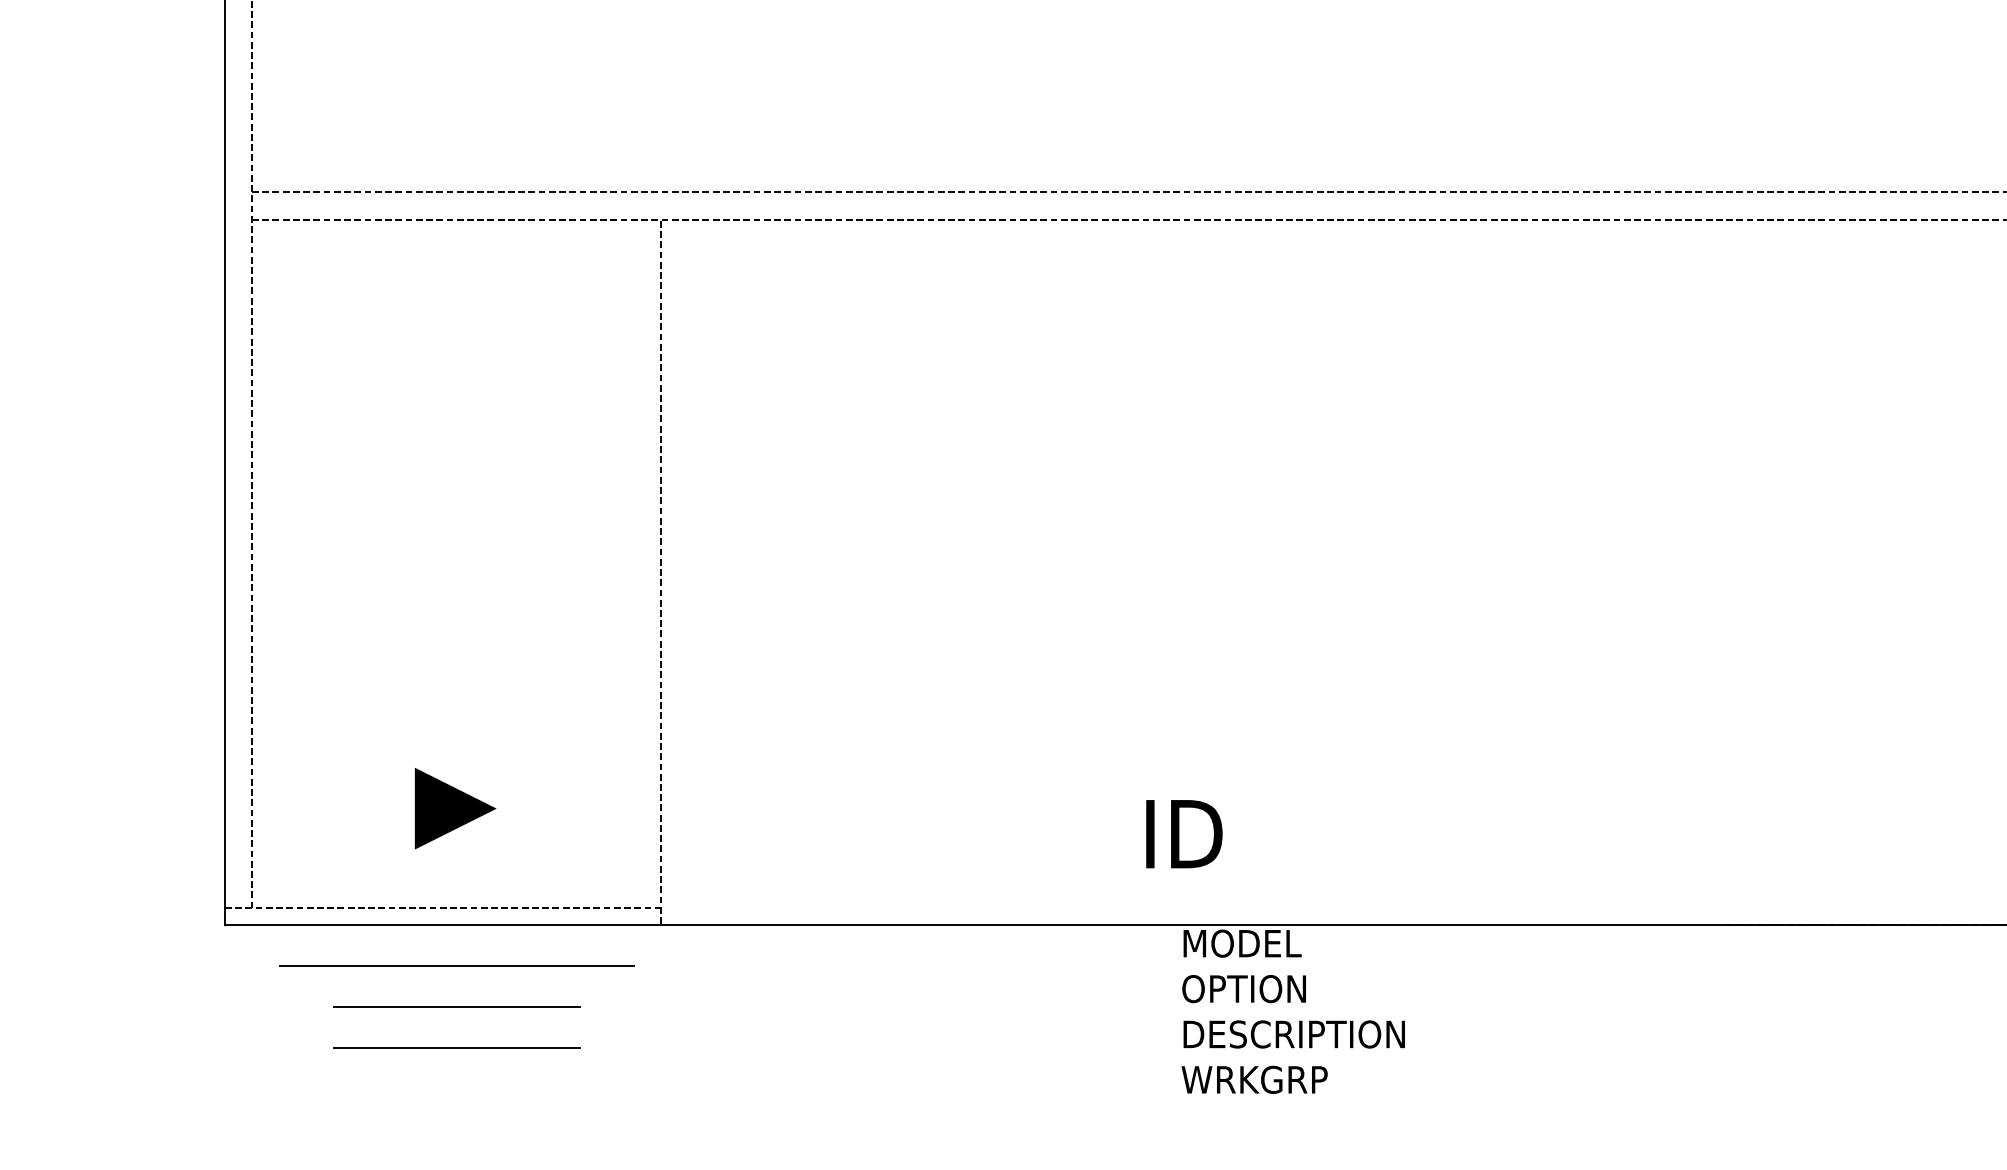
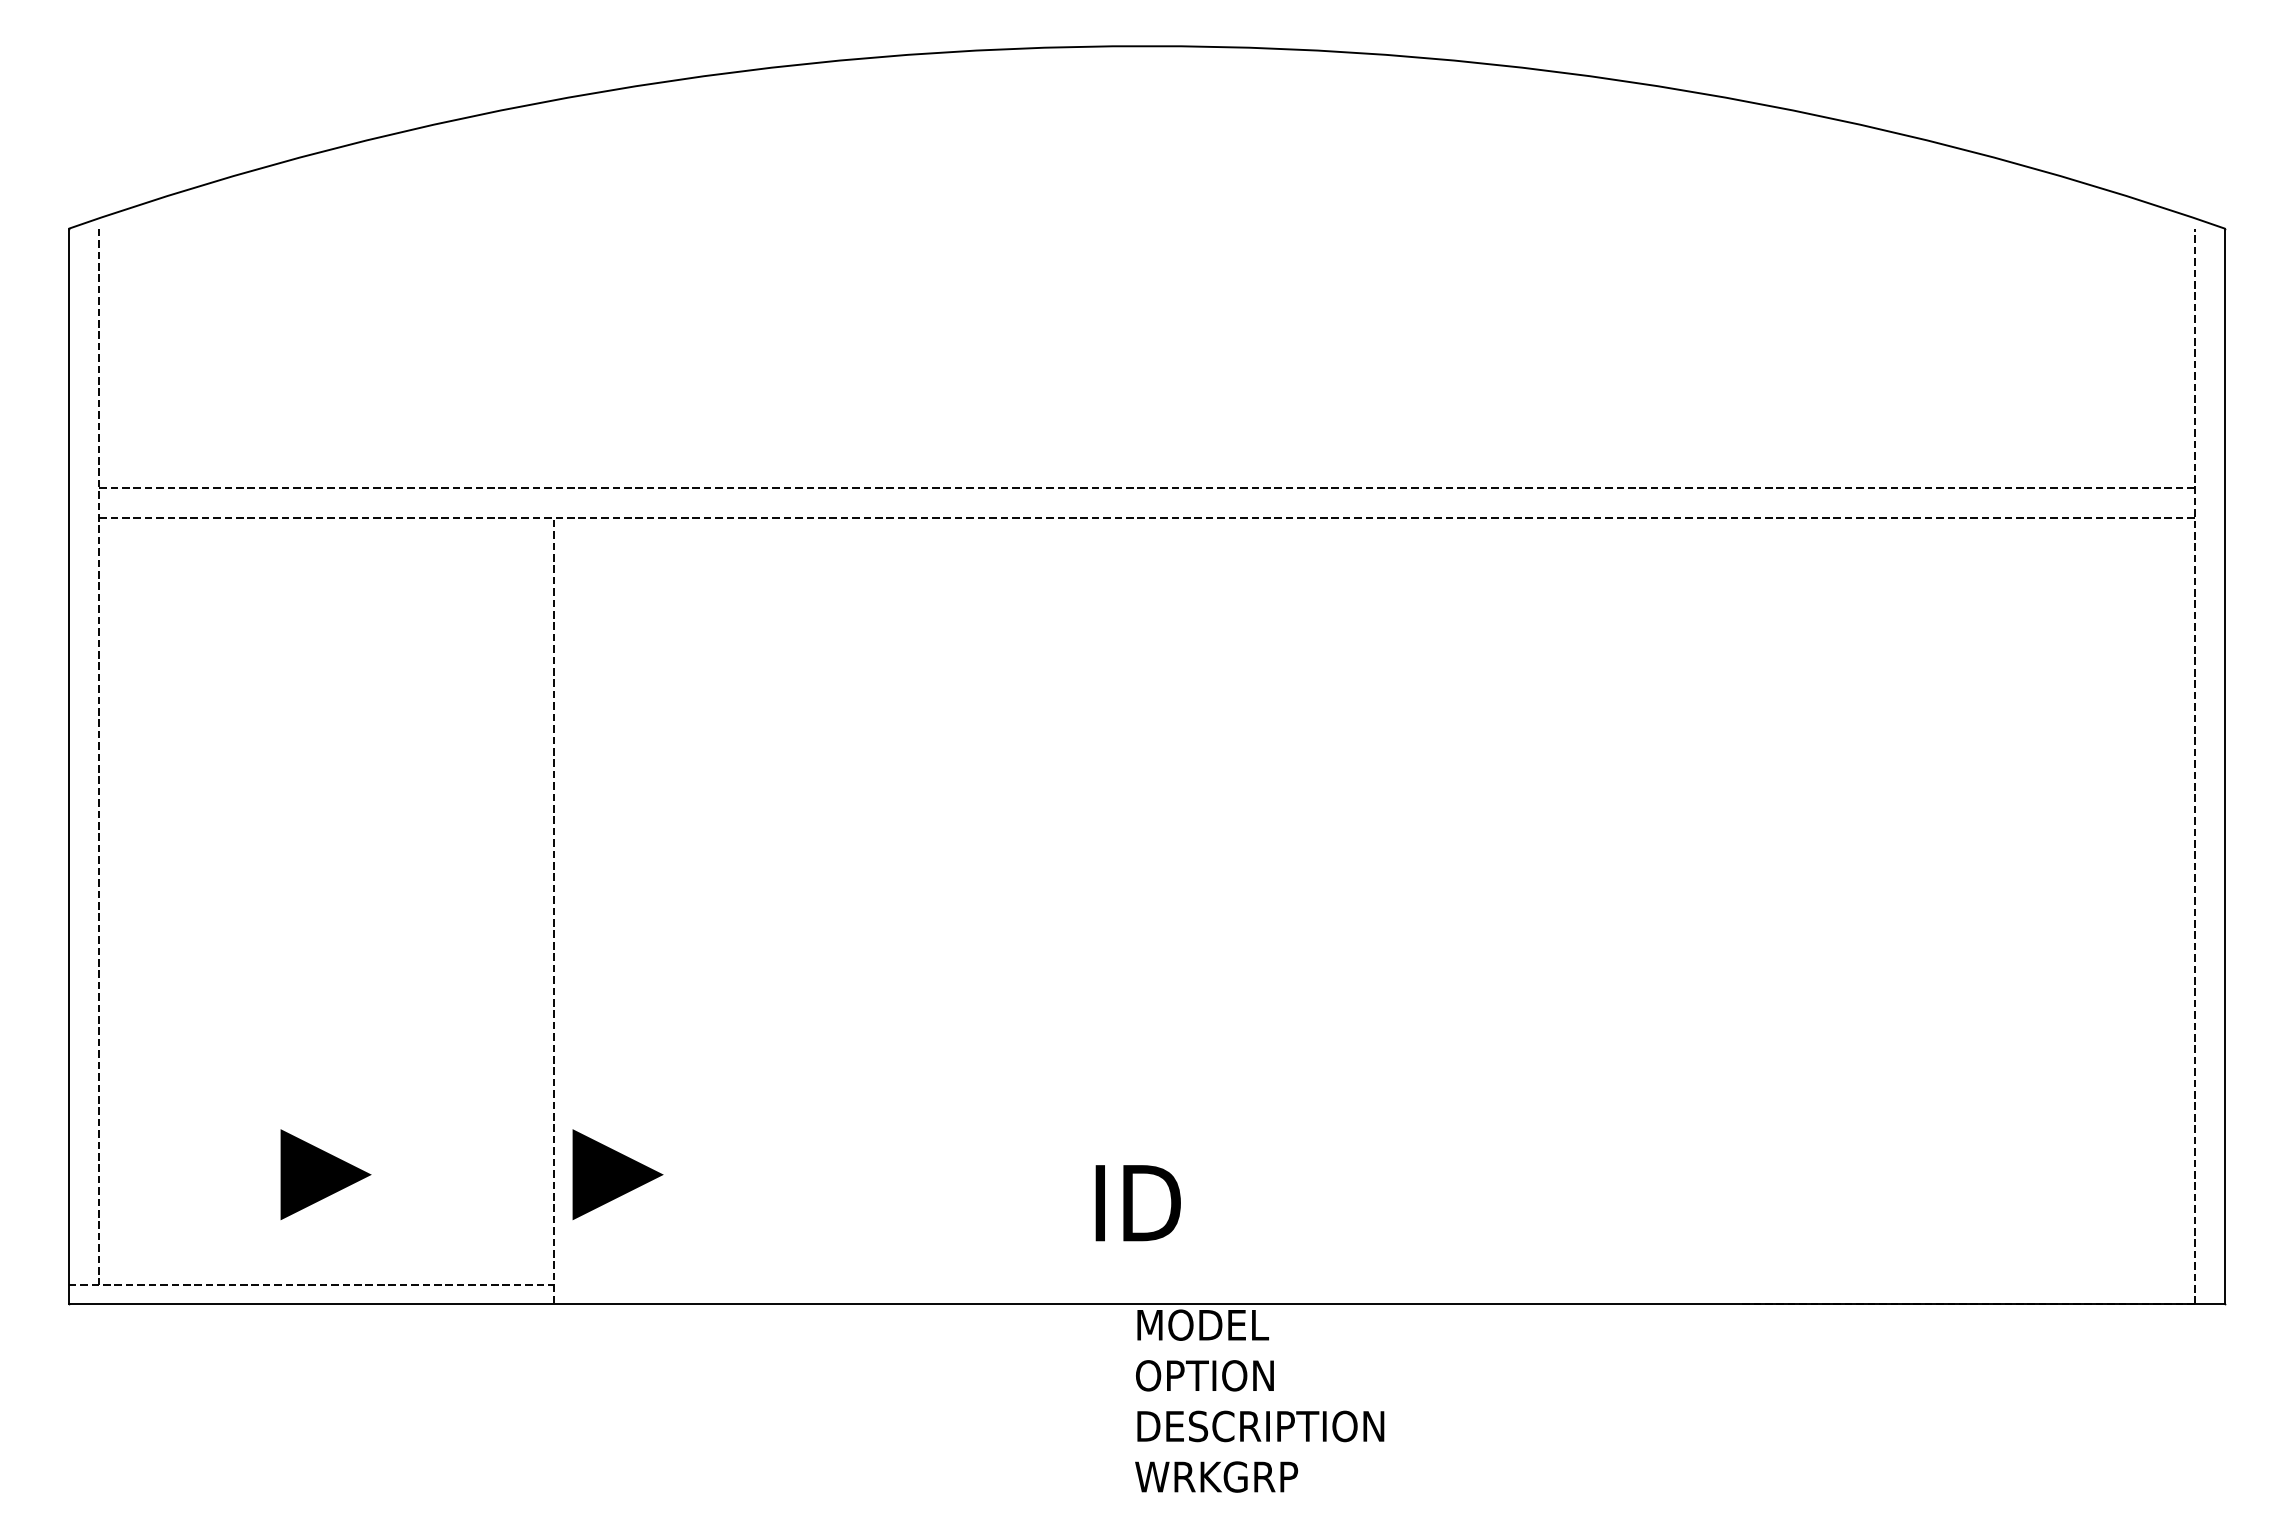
line: (717, 808) -> (617, 1174), added
line: (456, 965) -> (327, 1349), removed
line: (456, 1006) -> (327, 1395), removed
line: (456, 1047) -> (327, 1440), removed

